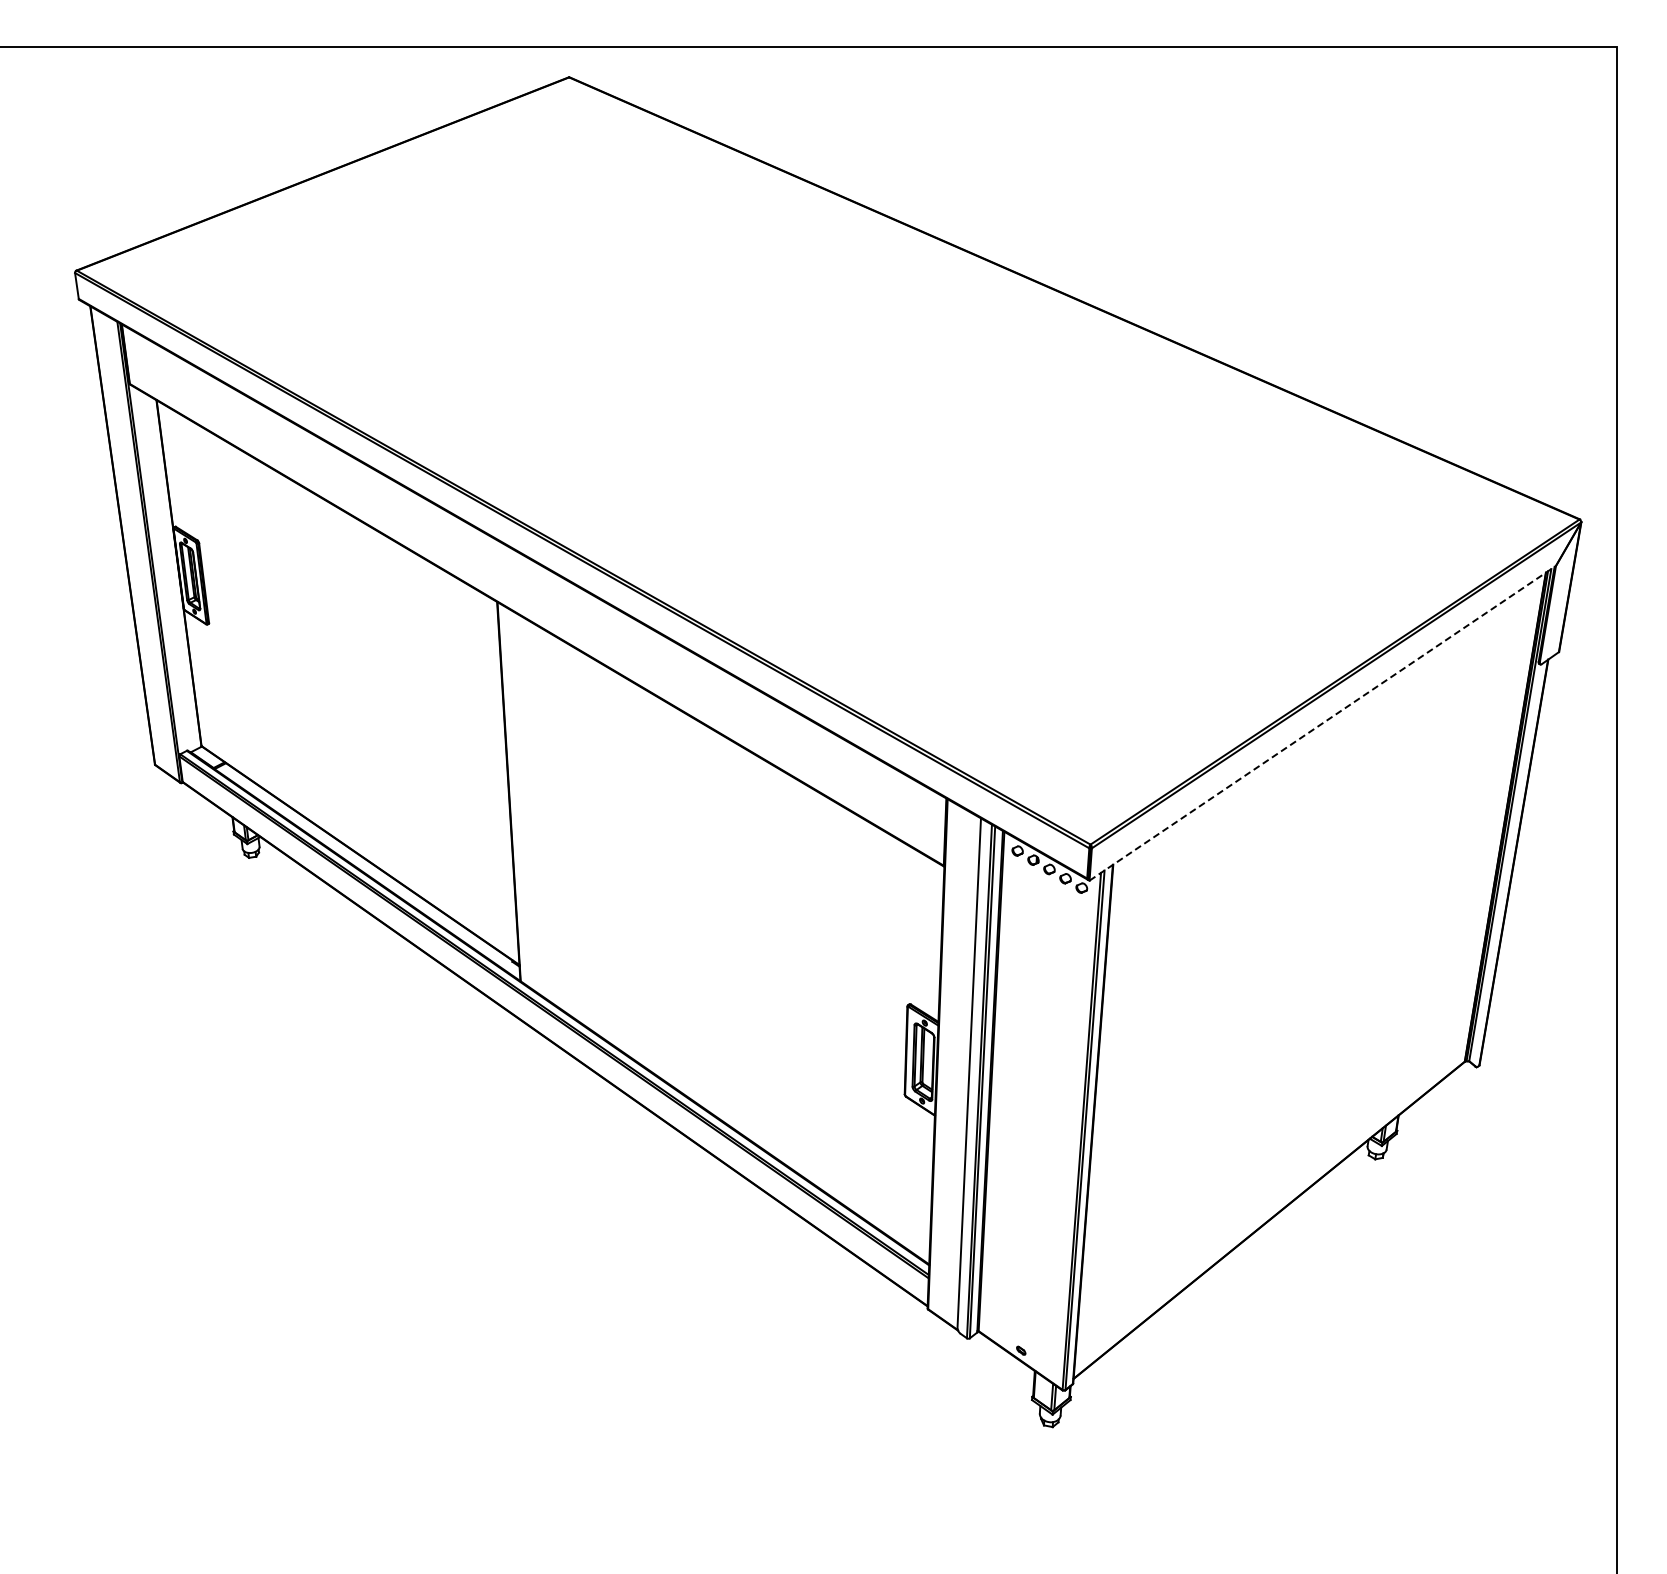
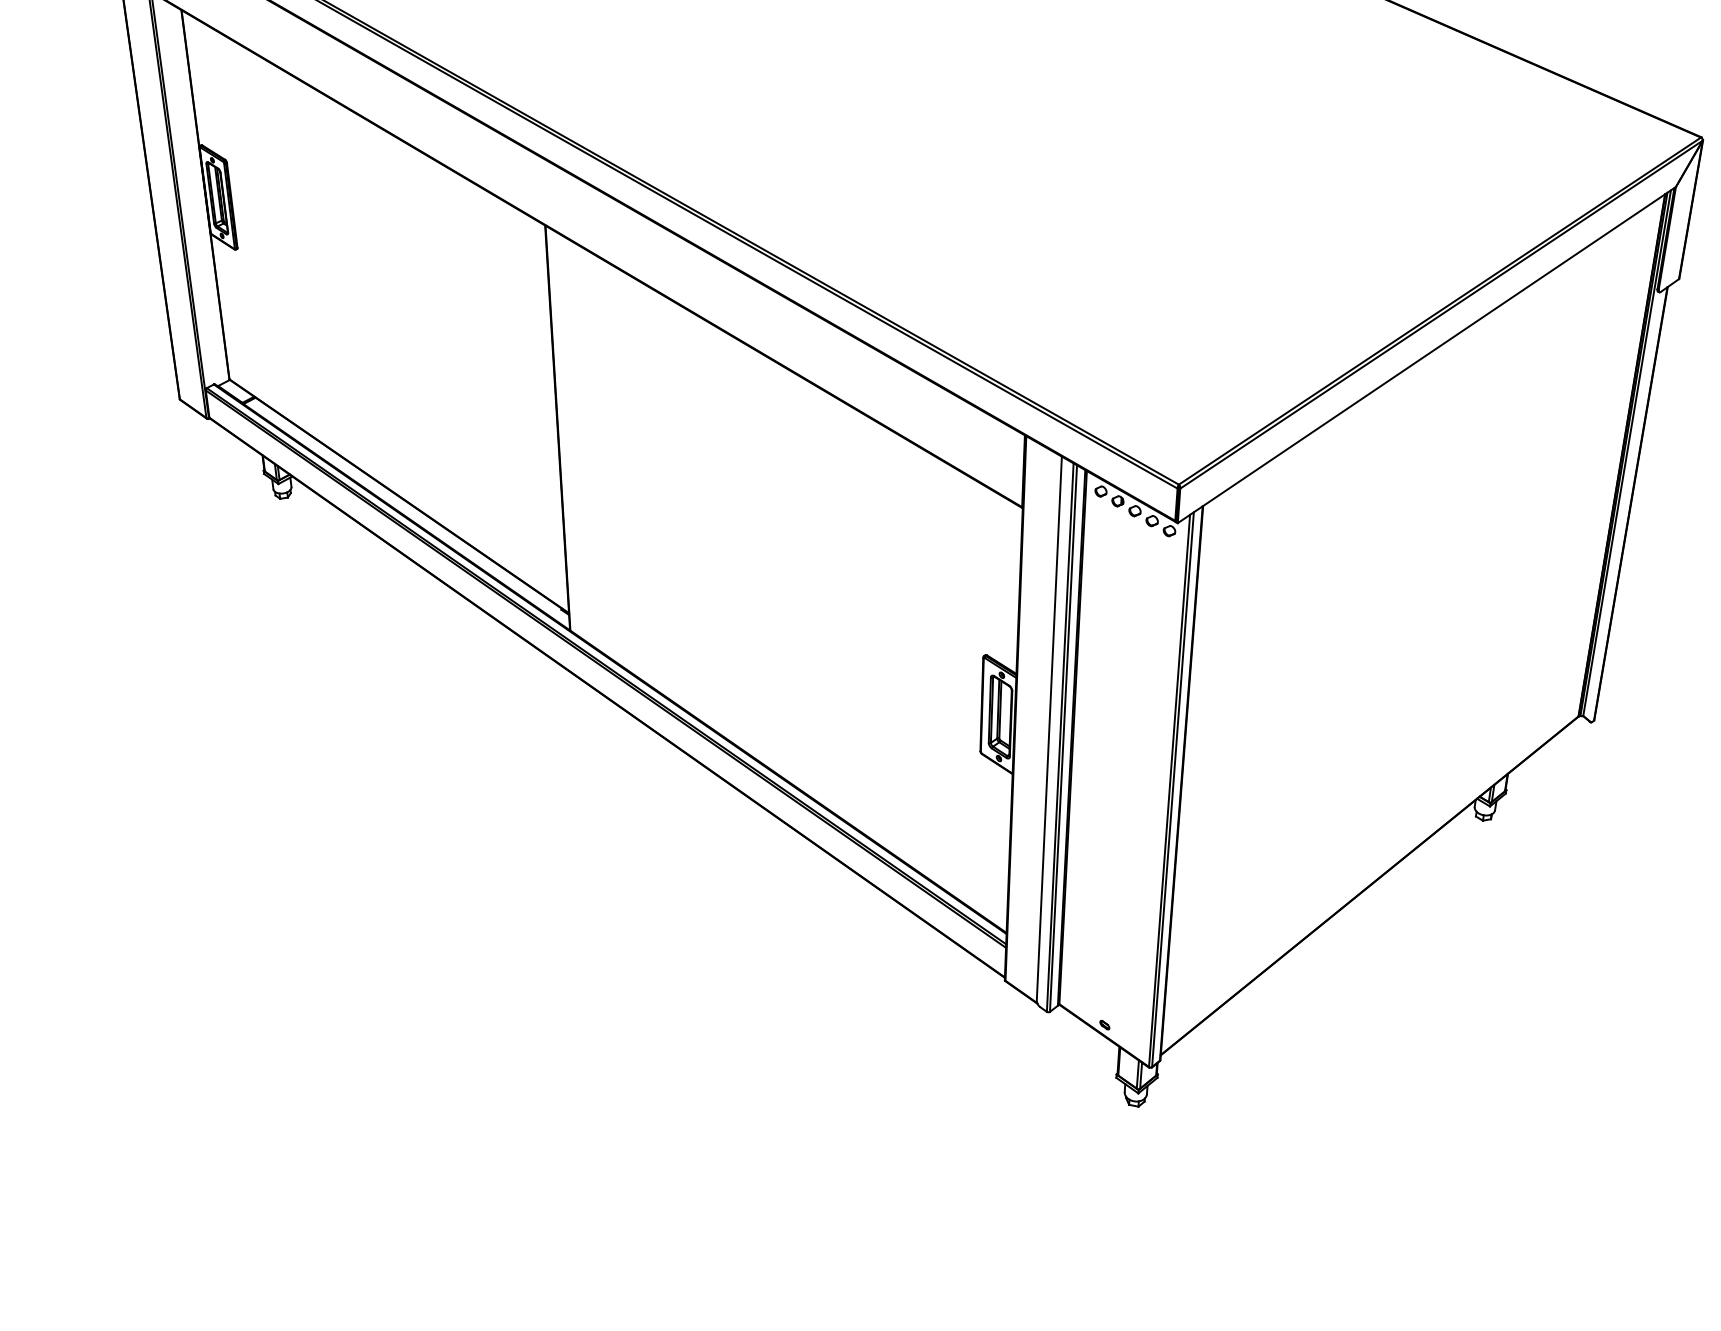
line: (1323, 723) -> (1427, 355), dashed -> solid

